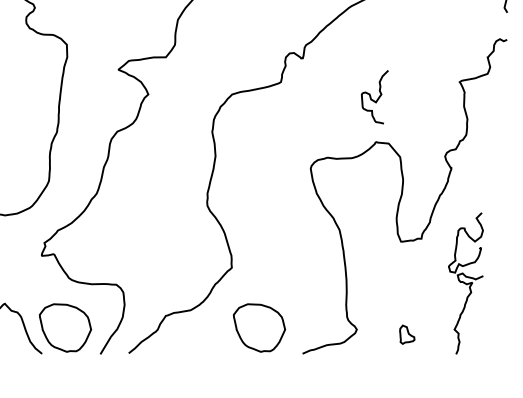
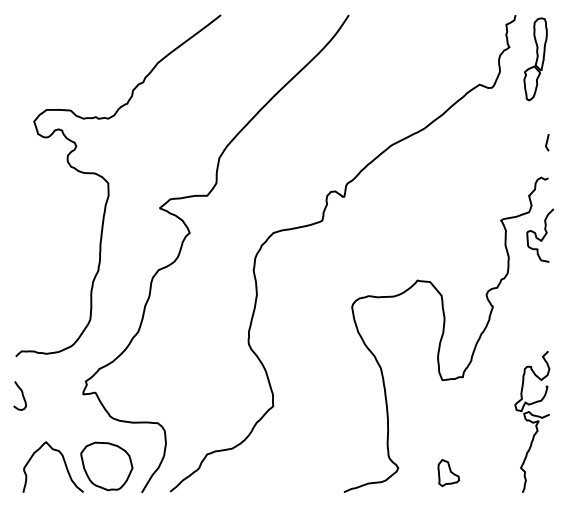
curve: (377, 99) -> (542, 237), moved
part: (466, 283) -> (532, 421), moved
part: (259, 328) -> (300, 466), removed
part: (407, 335) -> (448, 473), size x1.43

